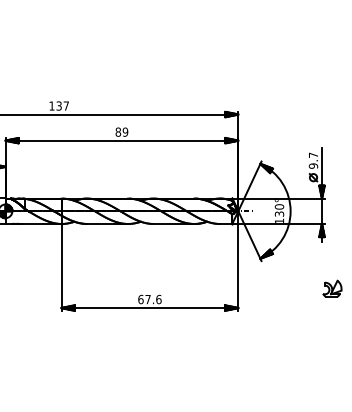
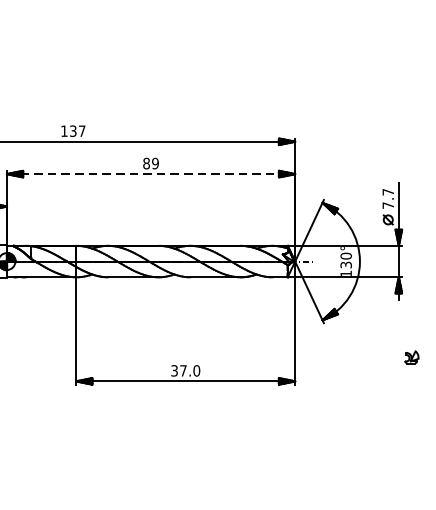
line: (122, 140) -> (151, 173), solid -> dashed
text: (313, 165) -> (388, 204), 9.7 -> 7.7
part: (332, 288) -> (411, 357), size x0.6
text: (149, 299) -> (185, 370), 67.6 -> 37.0

